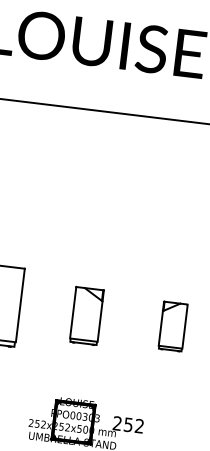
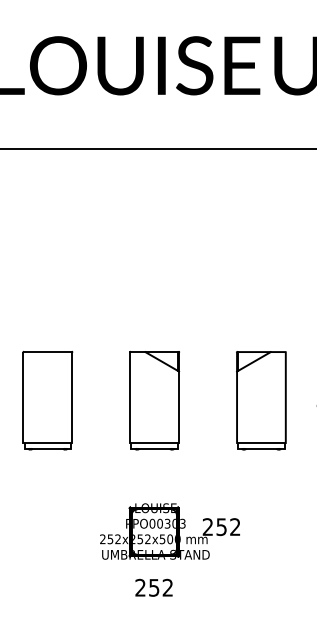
part: (86, 315) -> (154, 400), size x1.43
part: (173, 326) -> (261, 400), size x1.67

